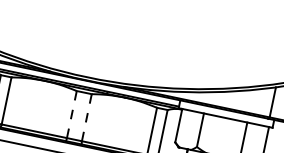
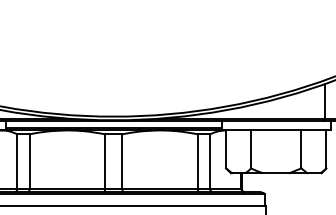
line: (72, 114) -> (105, 161), dashed -> solid
line: (87, 116) -> (122, 160), dashed -> solid

